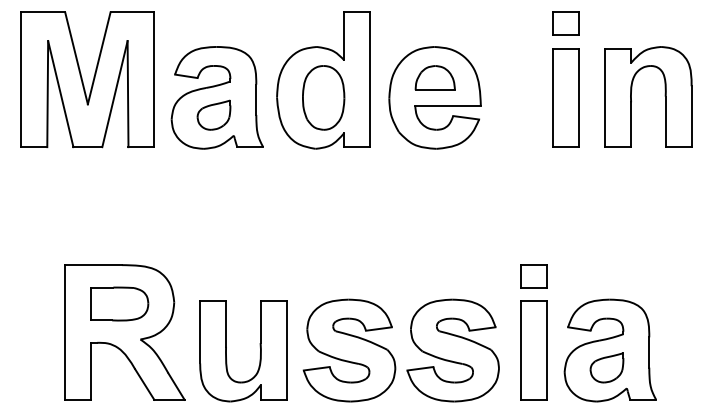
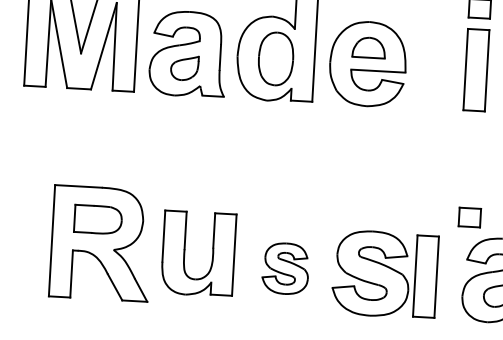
part: (533, 276) -> (469, 217), moved
part: (259, 346) -> (212, 250), moved
part: (349, 350) -> (285, 268), size x0.6
part: (533, 350) -> (425, 276), moved

